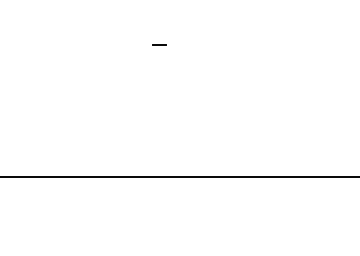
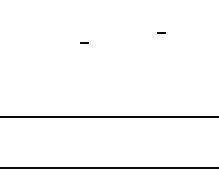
line: (296, 26) -> (161, 32), added

